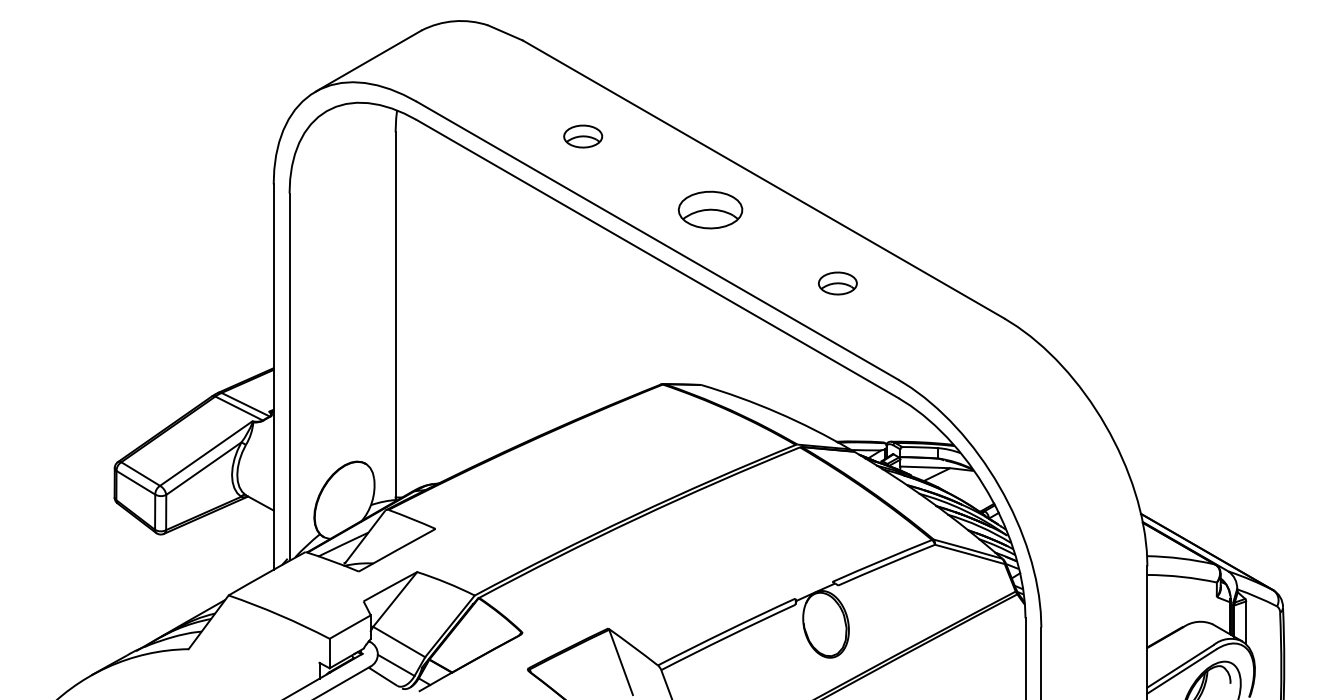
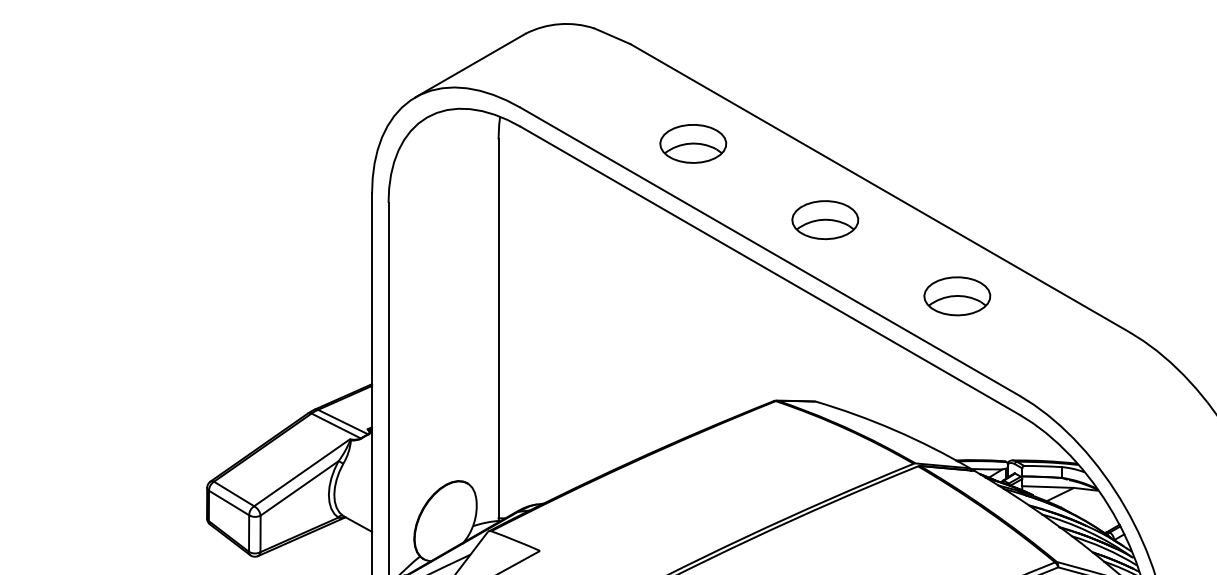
part: (582, 136) -> (692, 143), size x1.67
part: (837, 283) -> (957, 296), size x1.67

